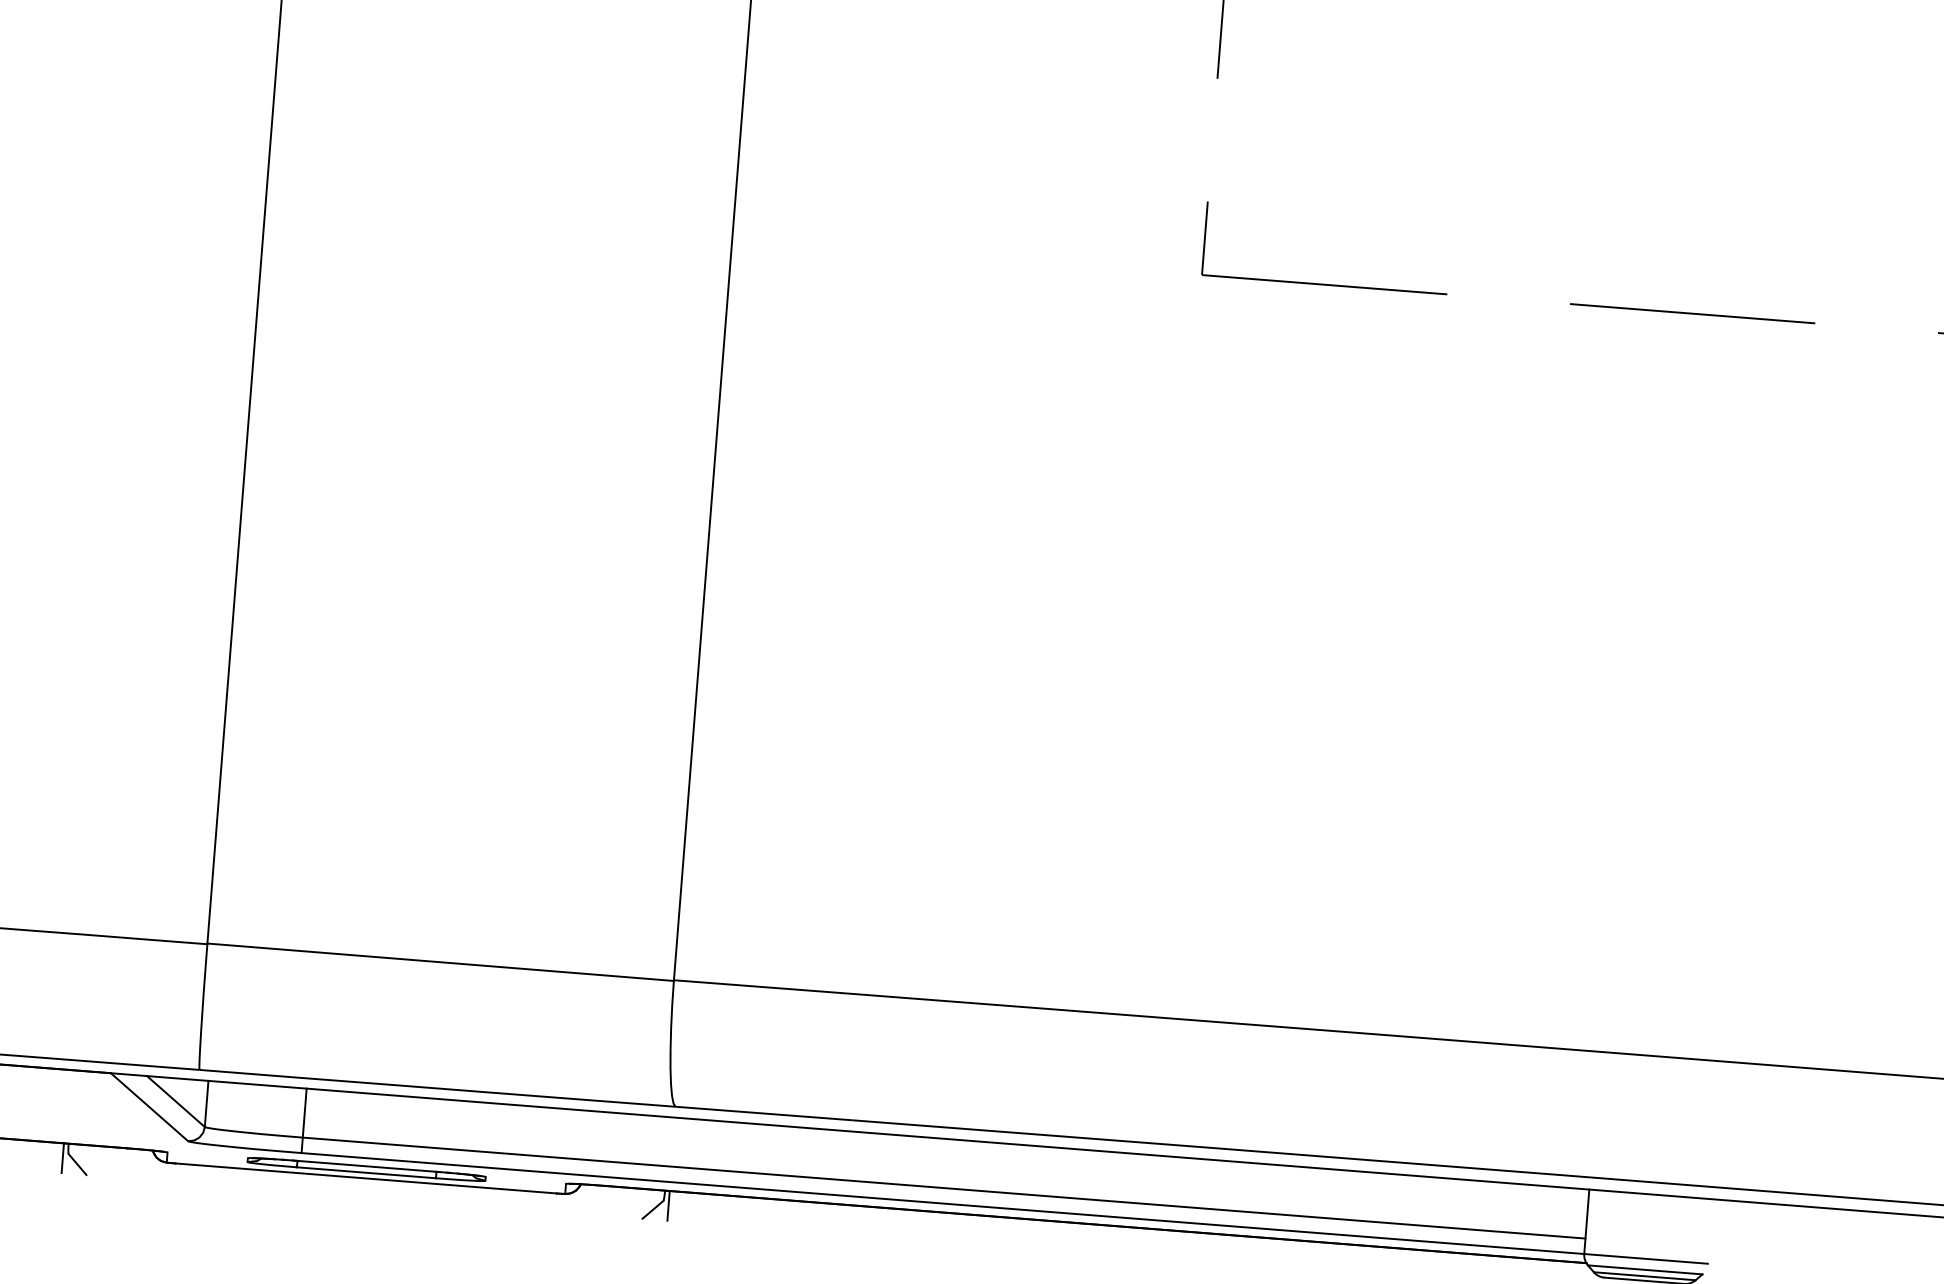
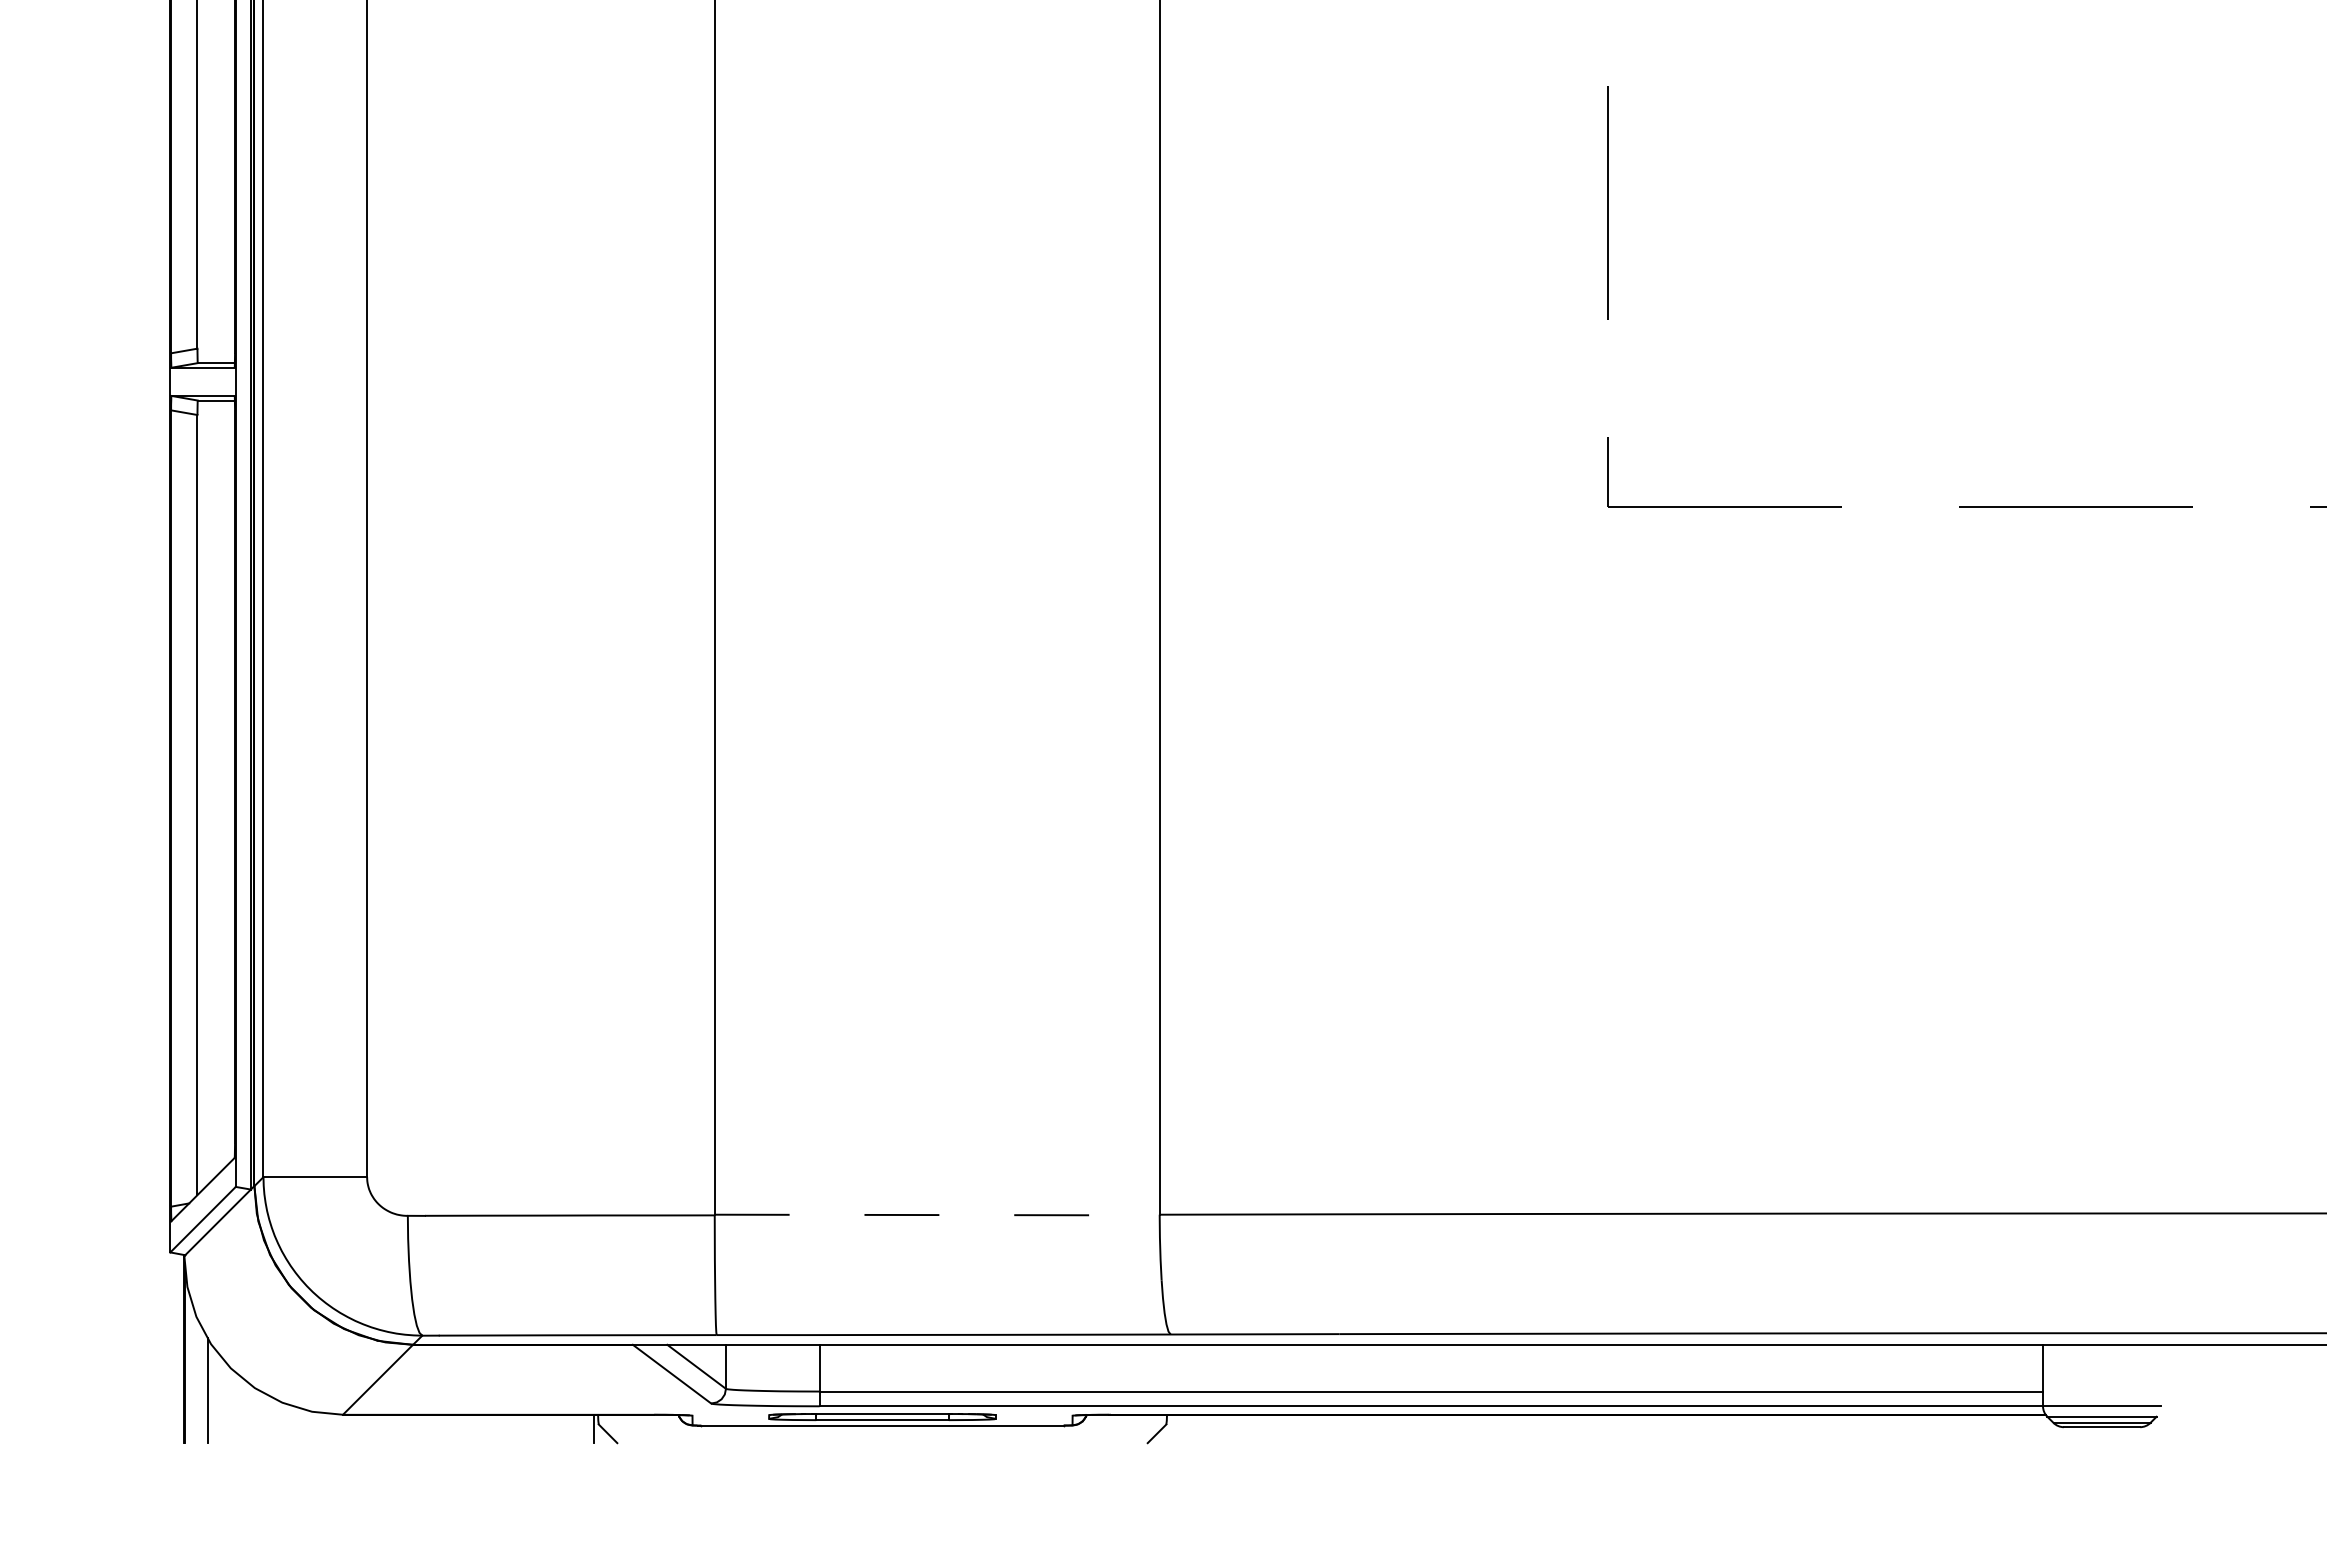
line: (440, 962) -> (937, 1215), solid -> dashed
line: (668, 1205) -> (1171, 1428), removed

